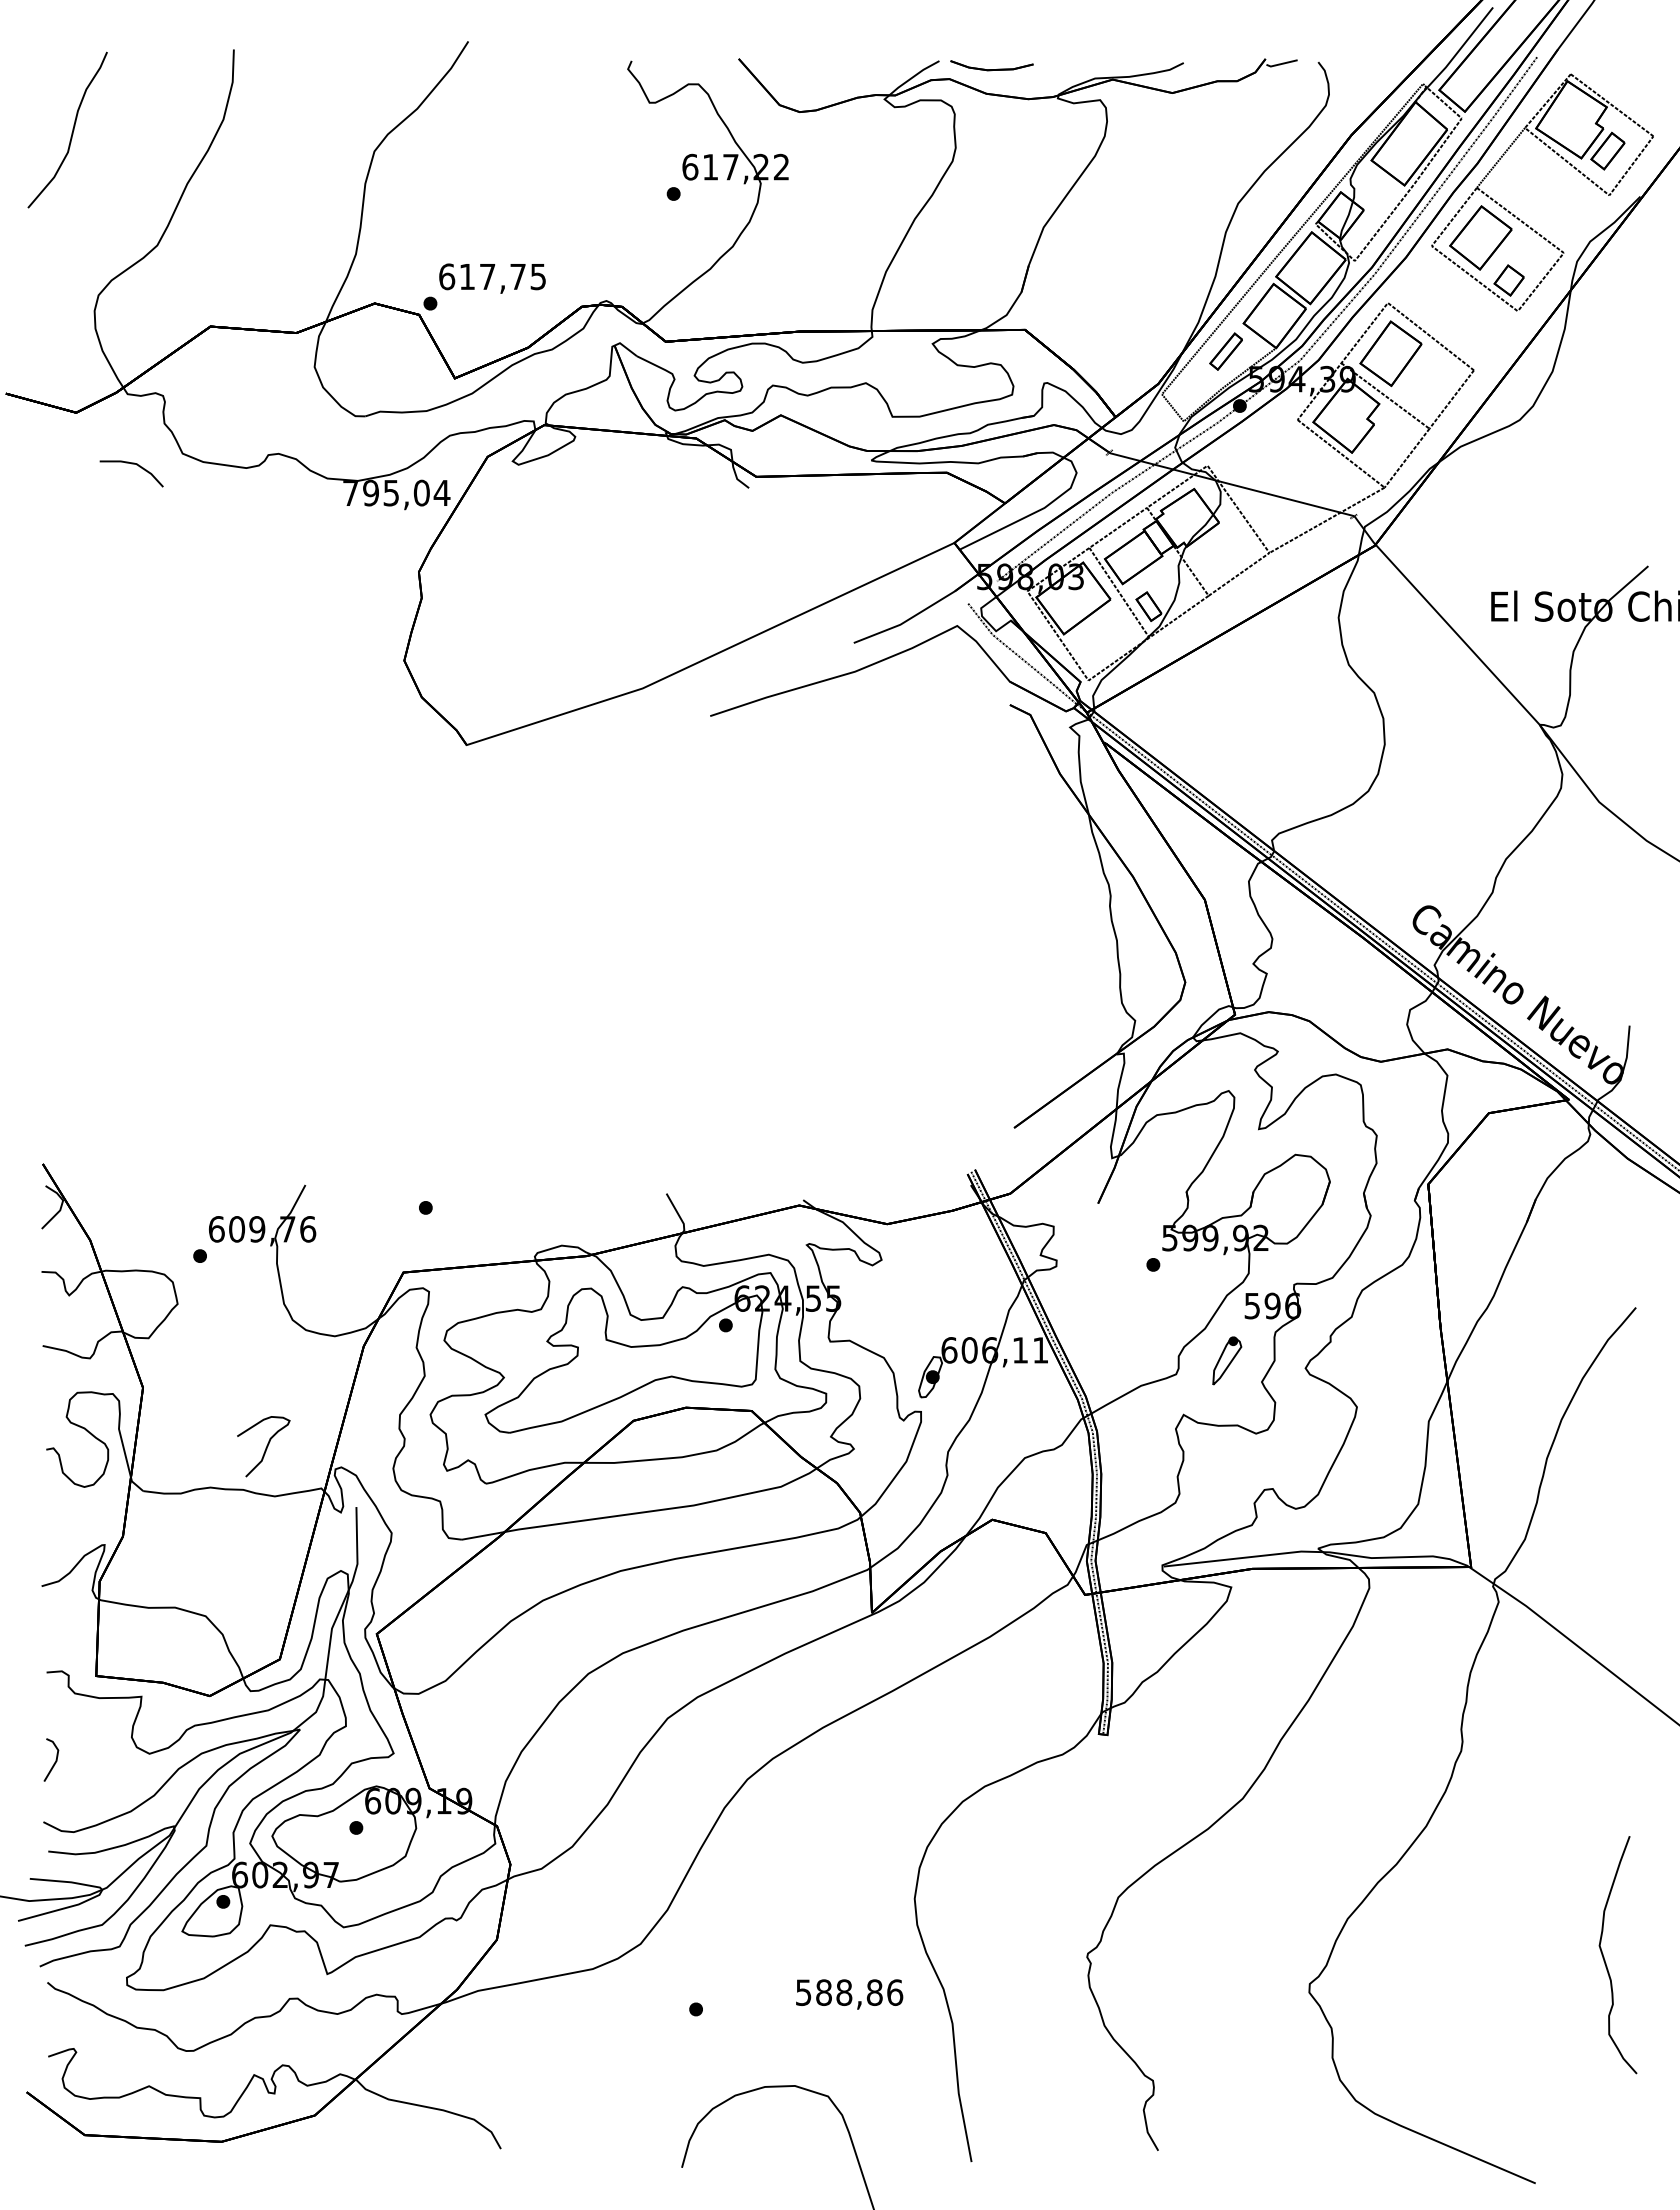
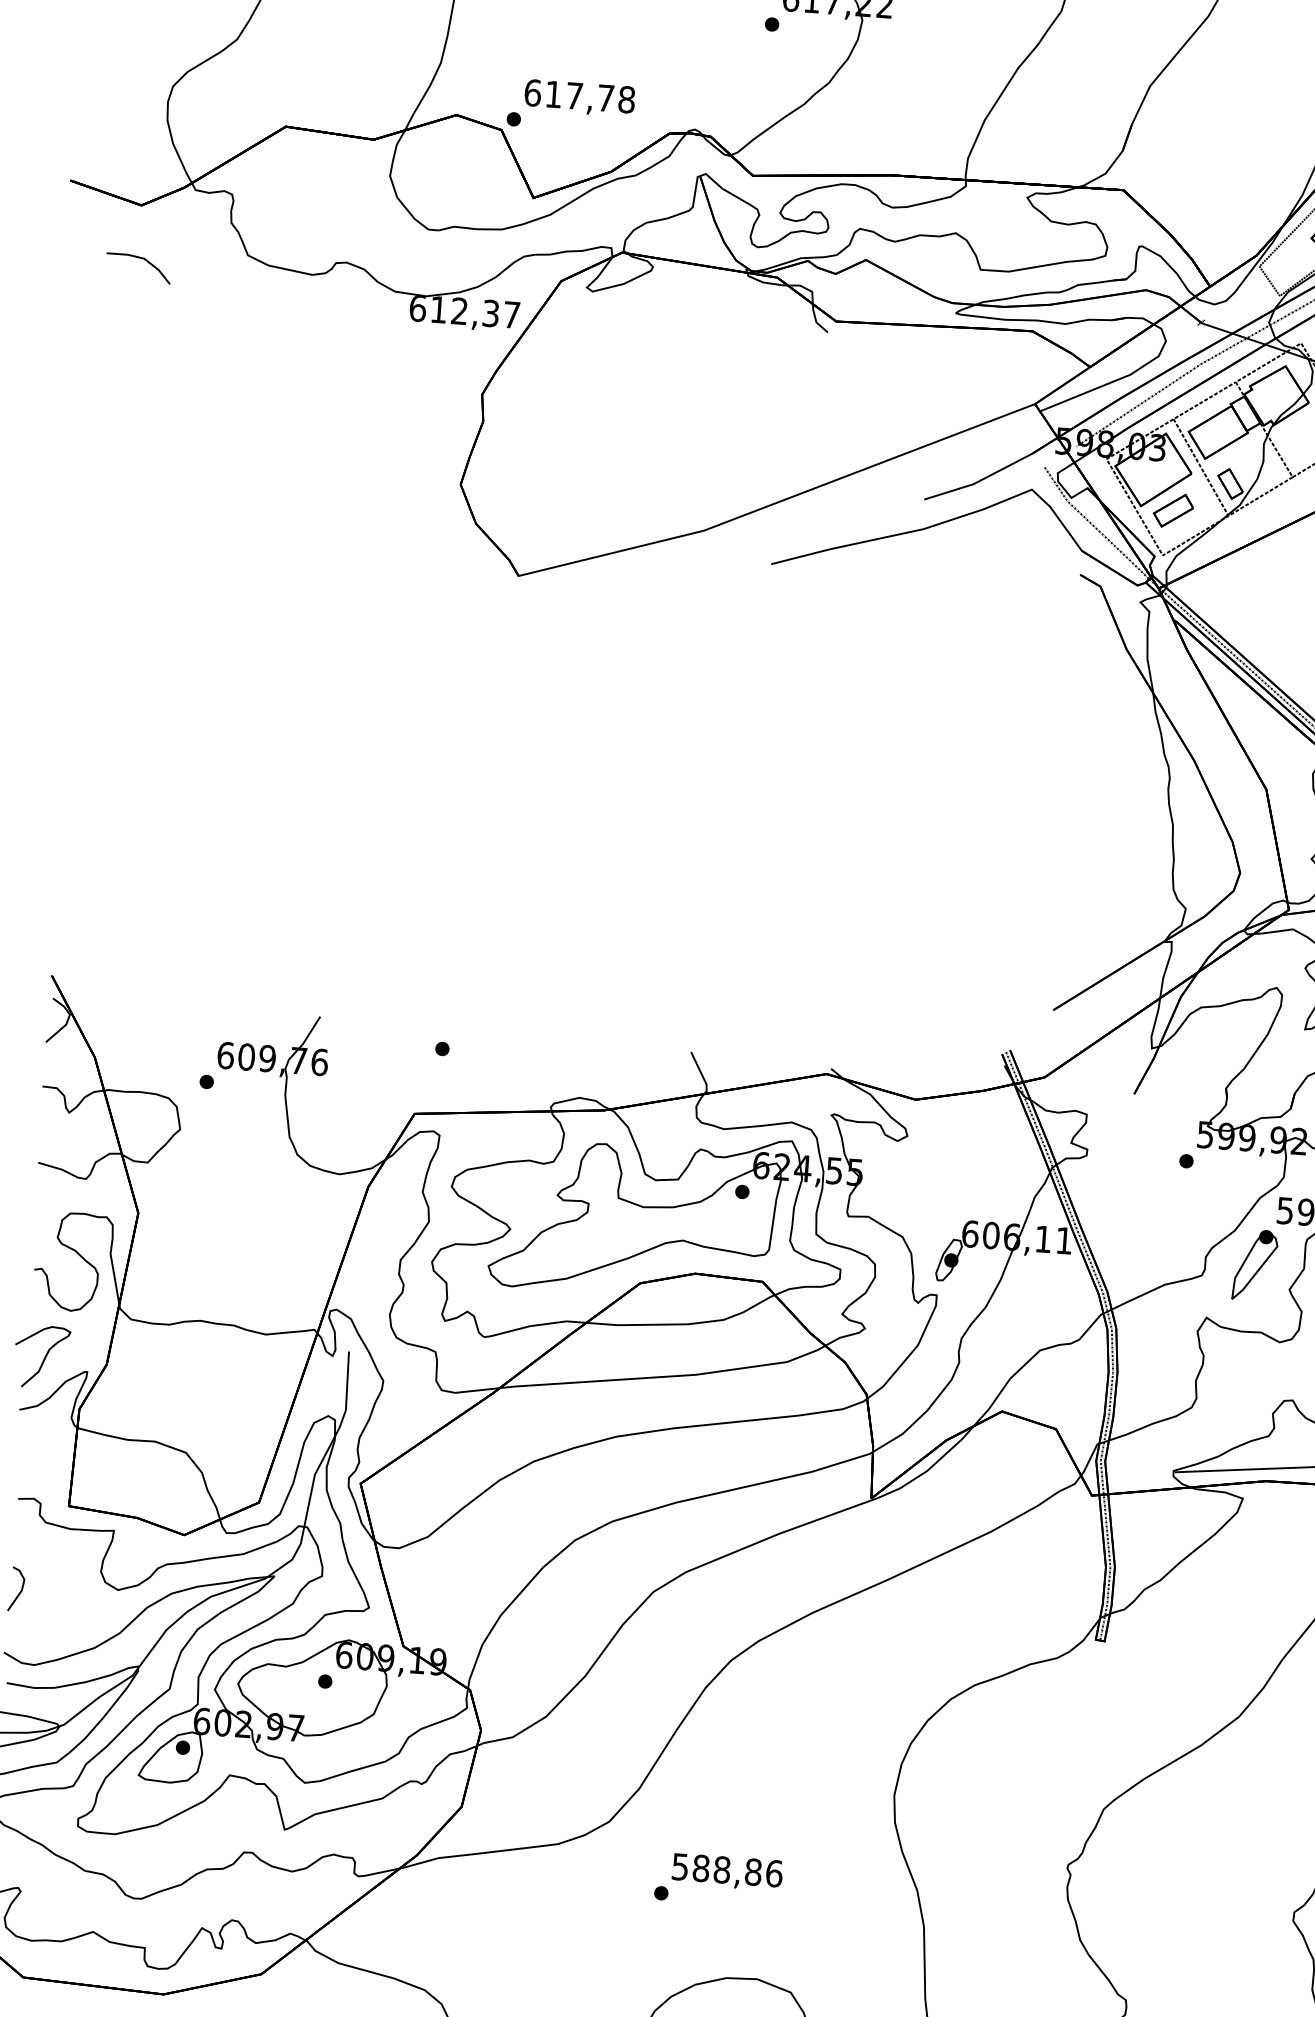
text: (538, 276) -> (626, 99), 617,75 -> 617,78
line: (131, 464) -> (139, 258), moved
text: (396, 492) -> (465, 311), 795,04 -> 612,37
part: (1095, 636) -> (1173, 510), added
part: (1227, 1360) -> (1255, 1265), size x1.43
curve: (265, 1447) -> (43, 1358), moved
text: (849, 1994) -> (727, 1872), moved

